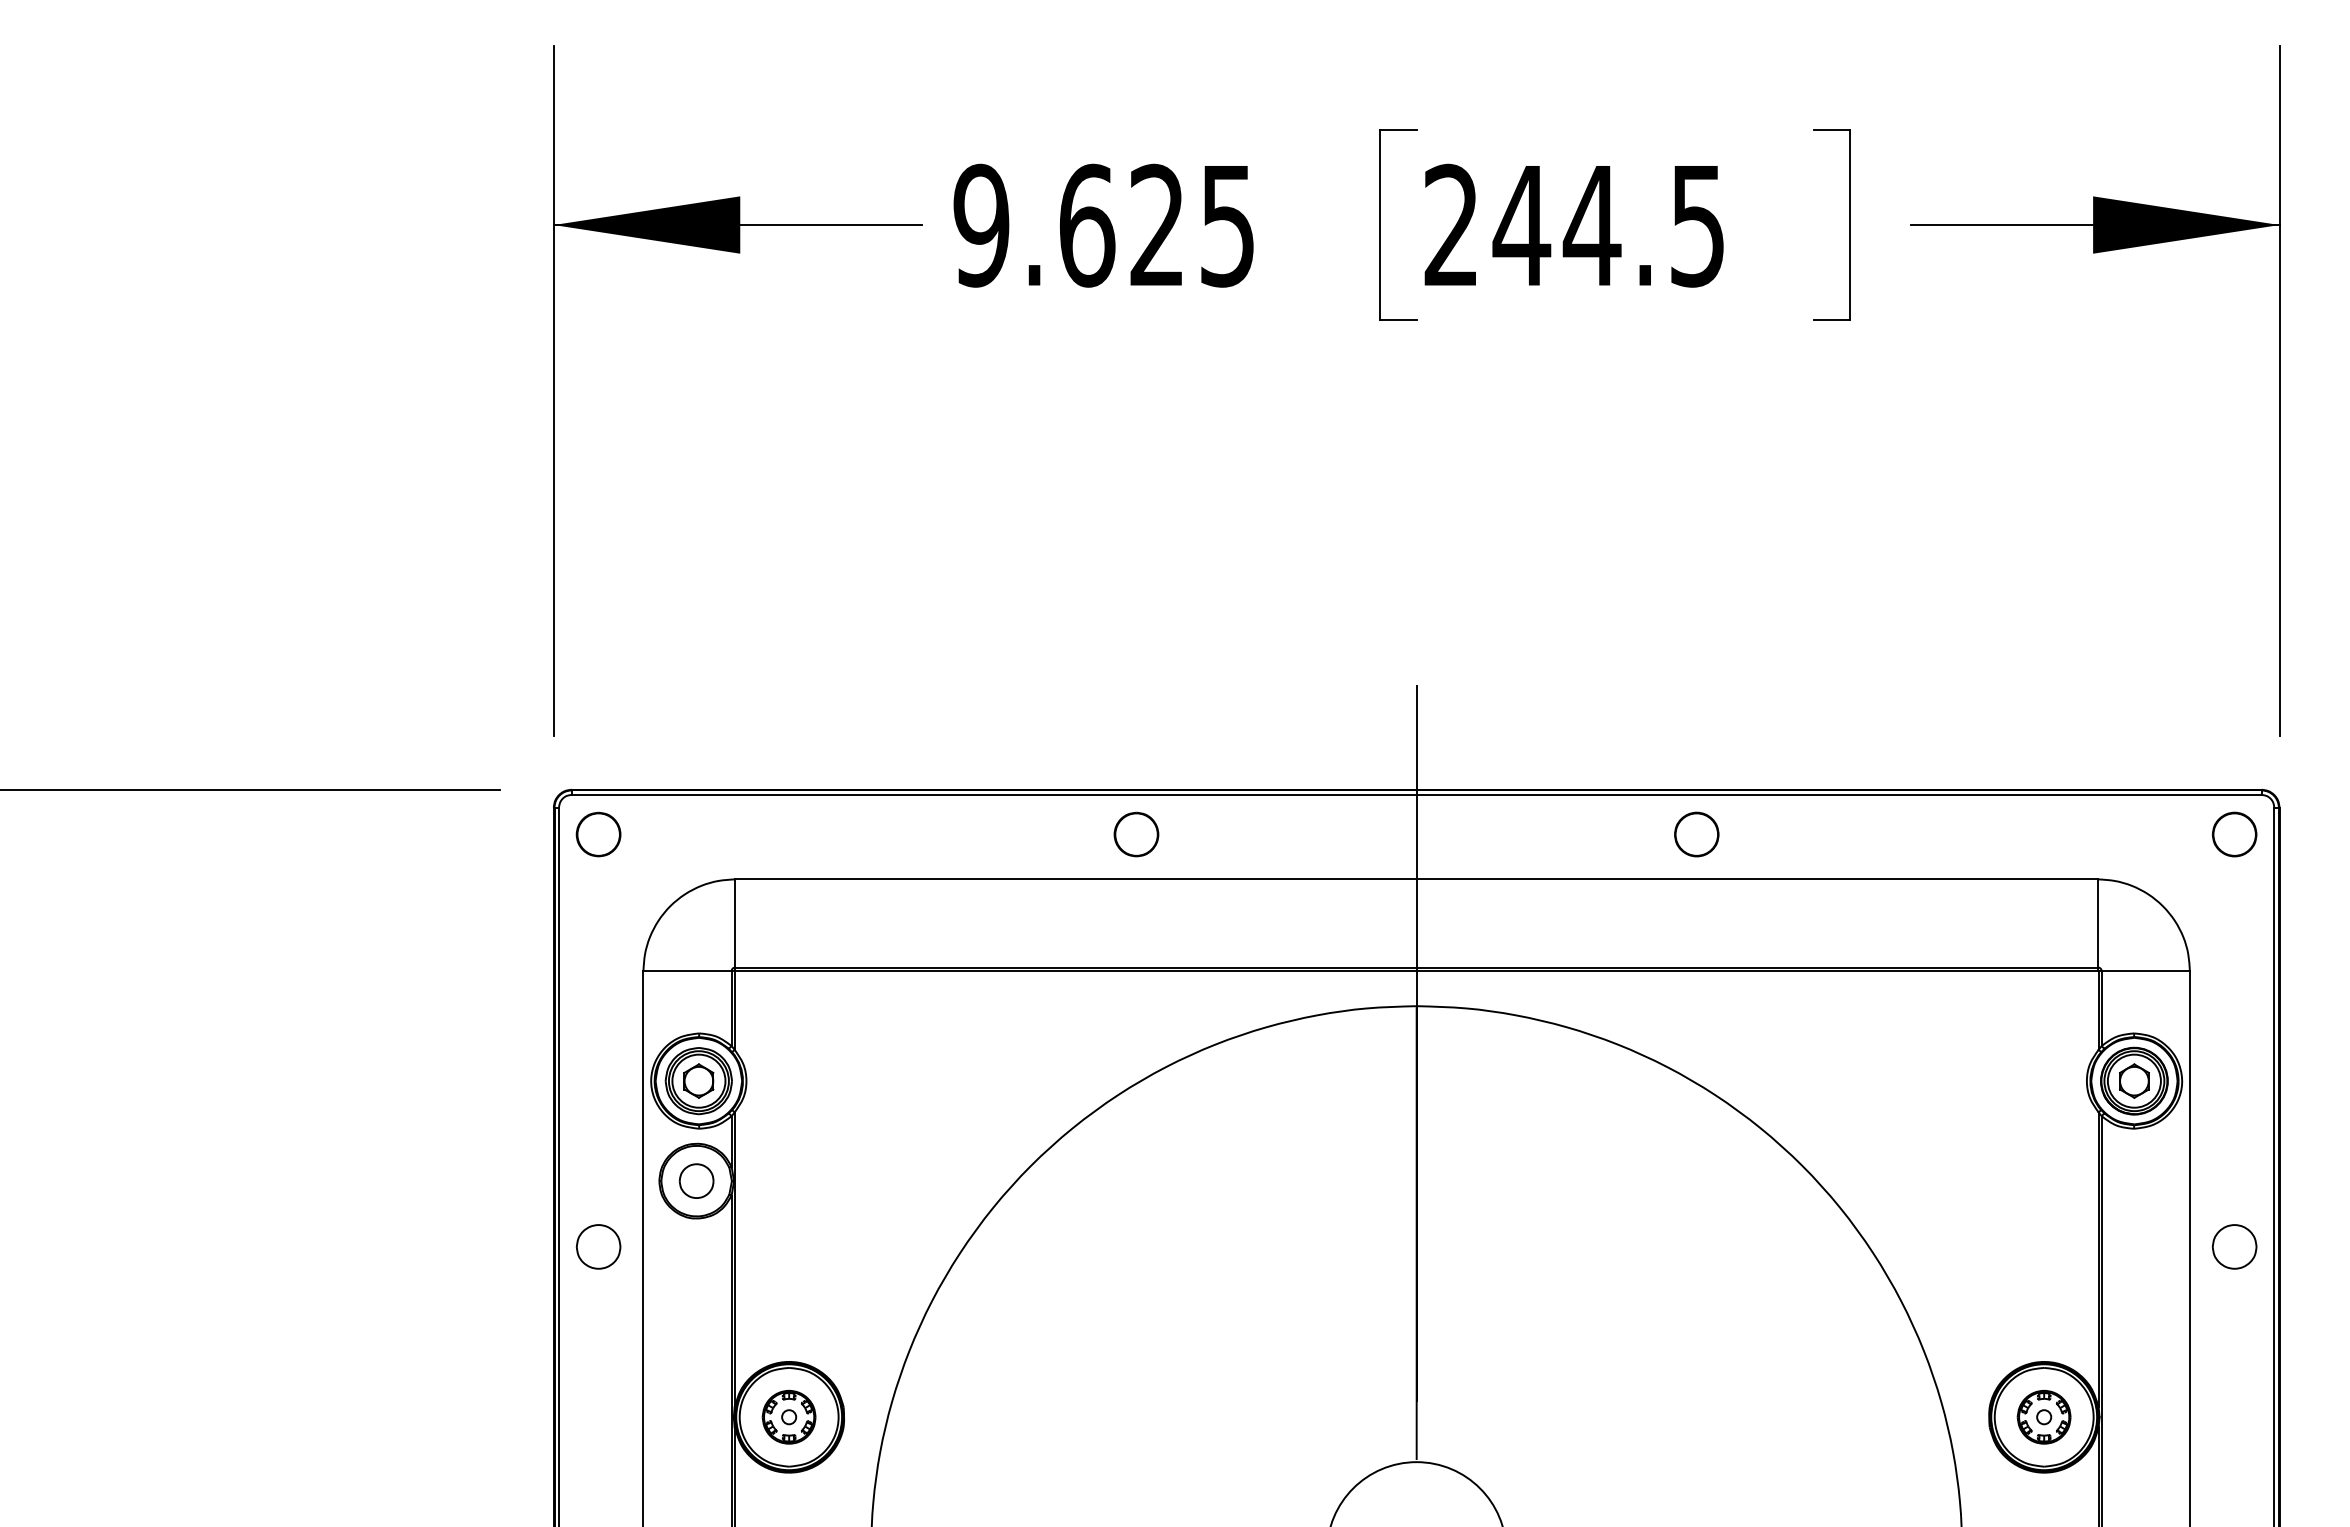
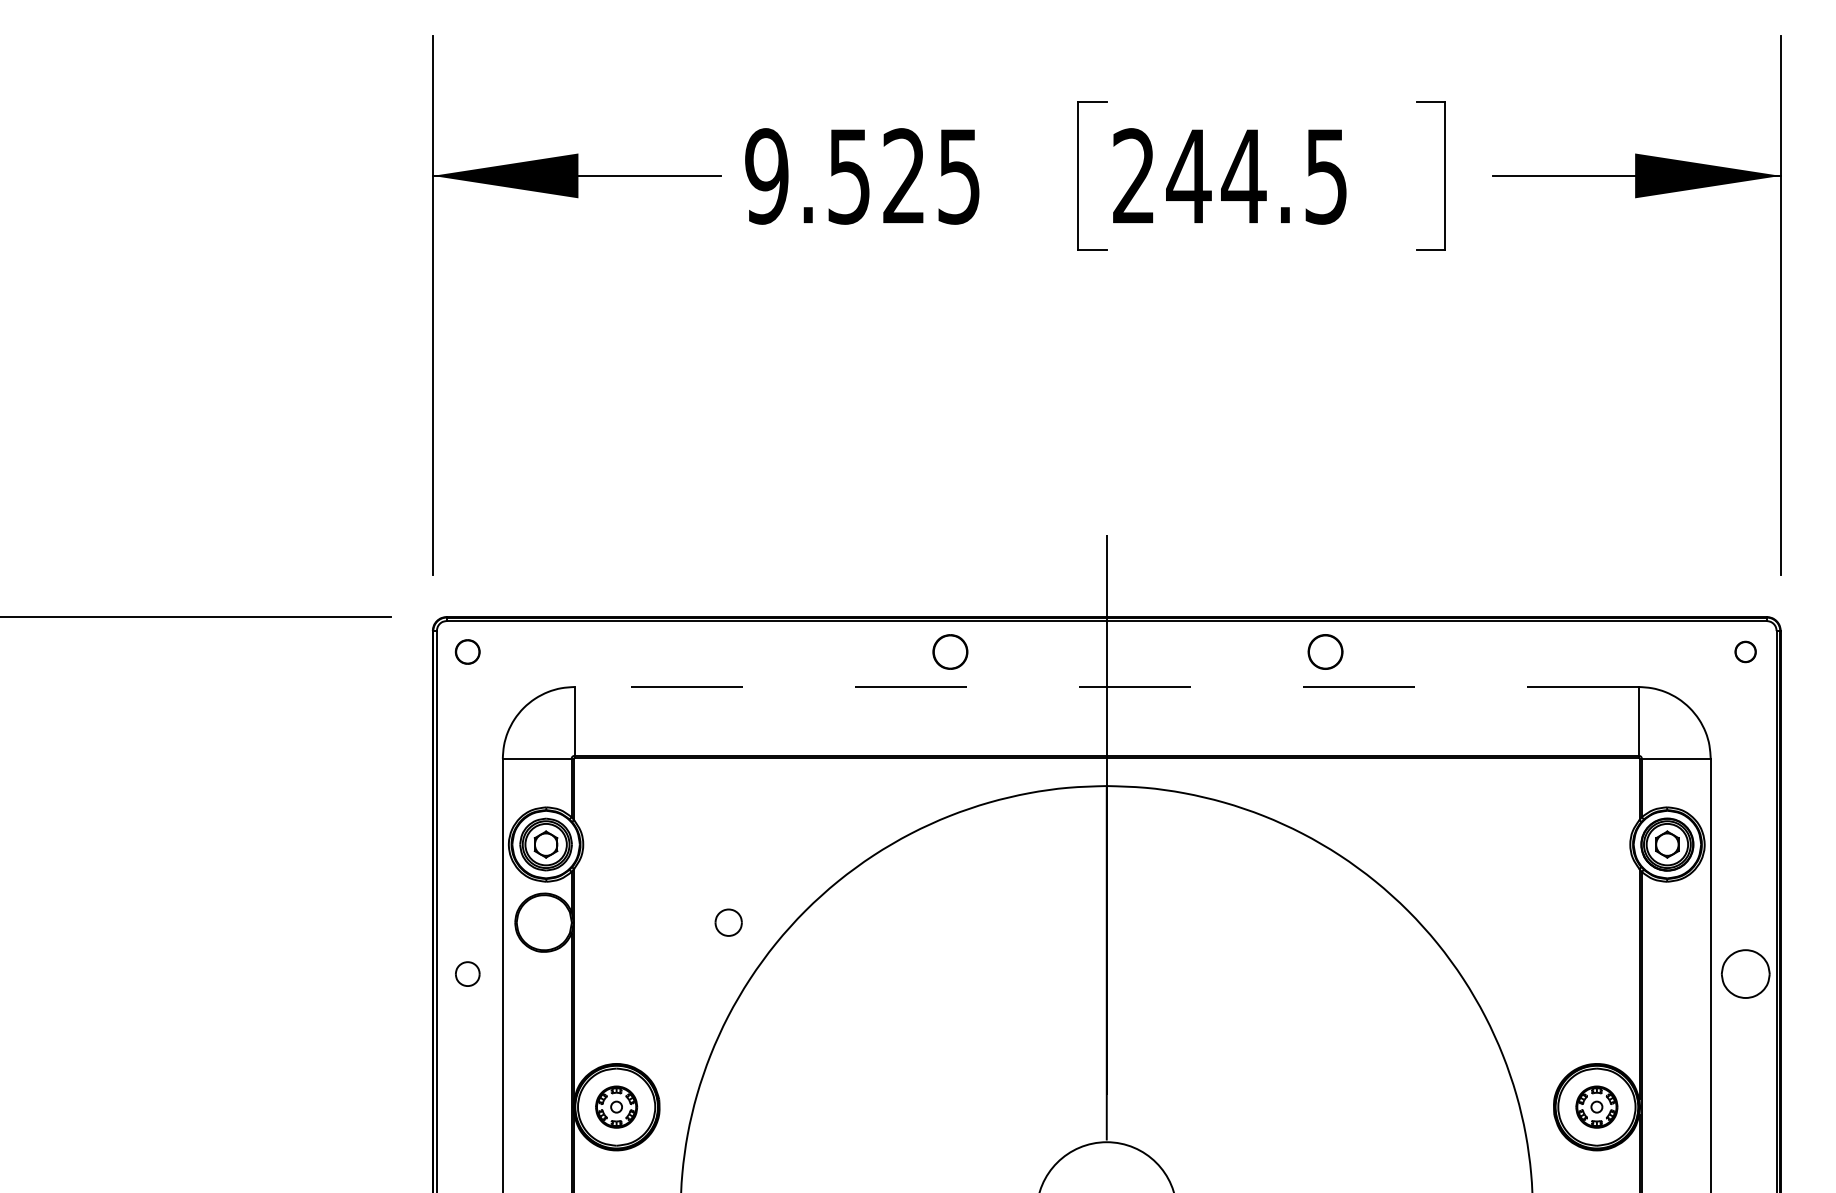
text: (1087, 225) -> (849, 176), 9.625 -> 9.525
part: (598, 834) -> (467, 651), size x0.7
part: (1136, 834) -> (950, 651), moved
part: (2234, 834) -> (1745, 651), size x0.6
line: (1416, 879) -> (1106, 687), solid -> dashed
part: (696, 1180) -> (728, 922), moved
part: (598, 1246) -> (467, 973), size x0.7
part: (2234, 1246) -> (1745, 973), size x1.4

